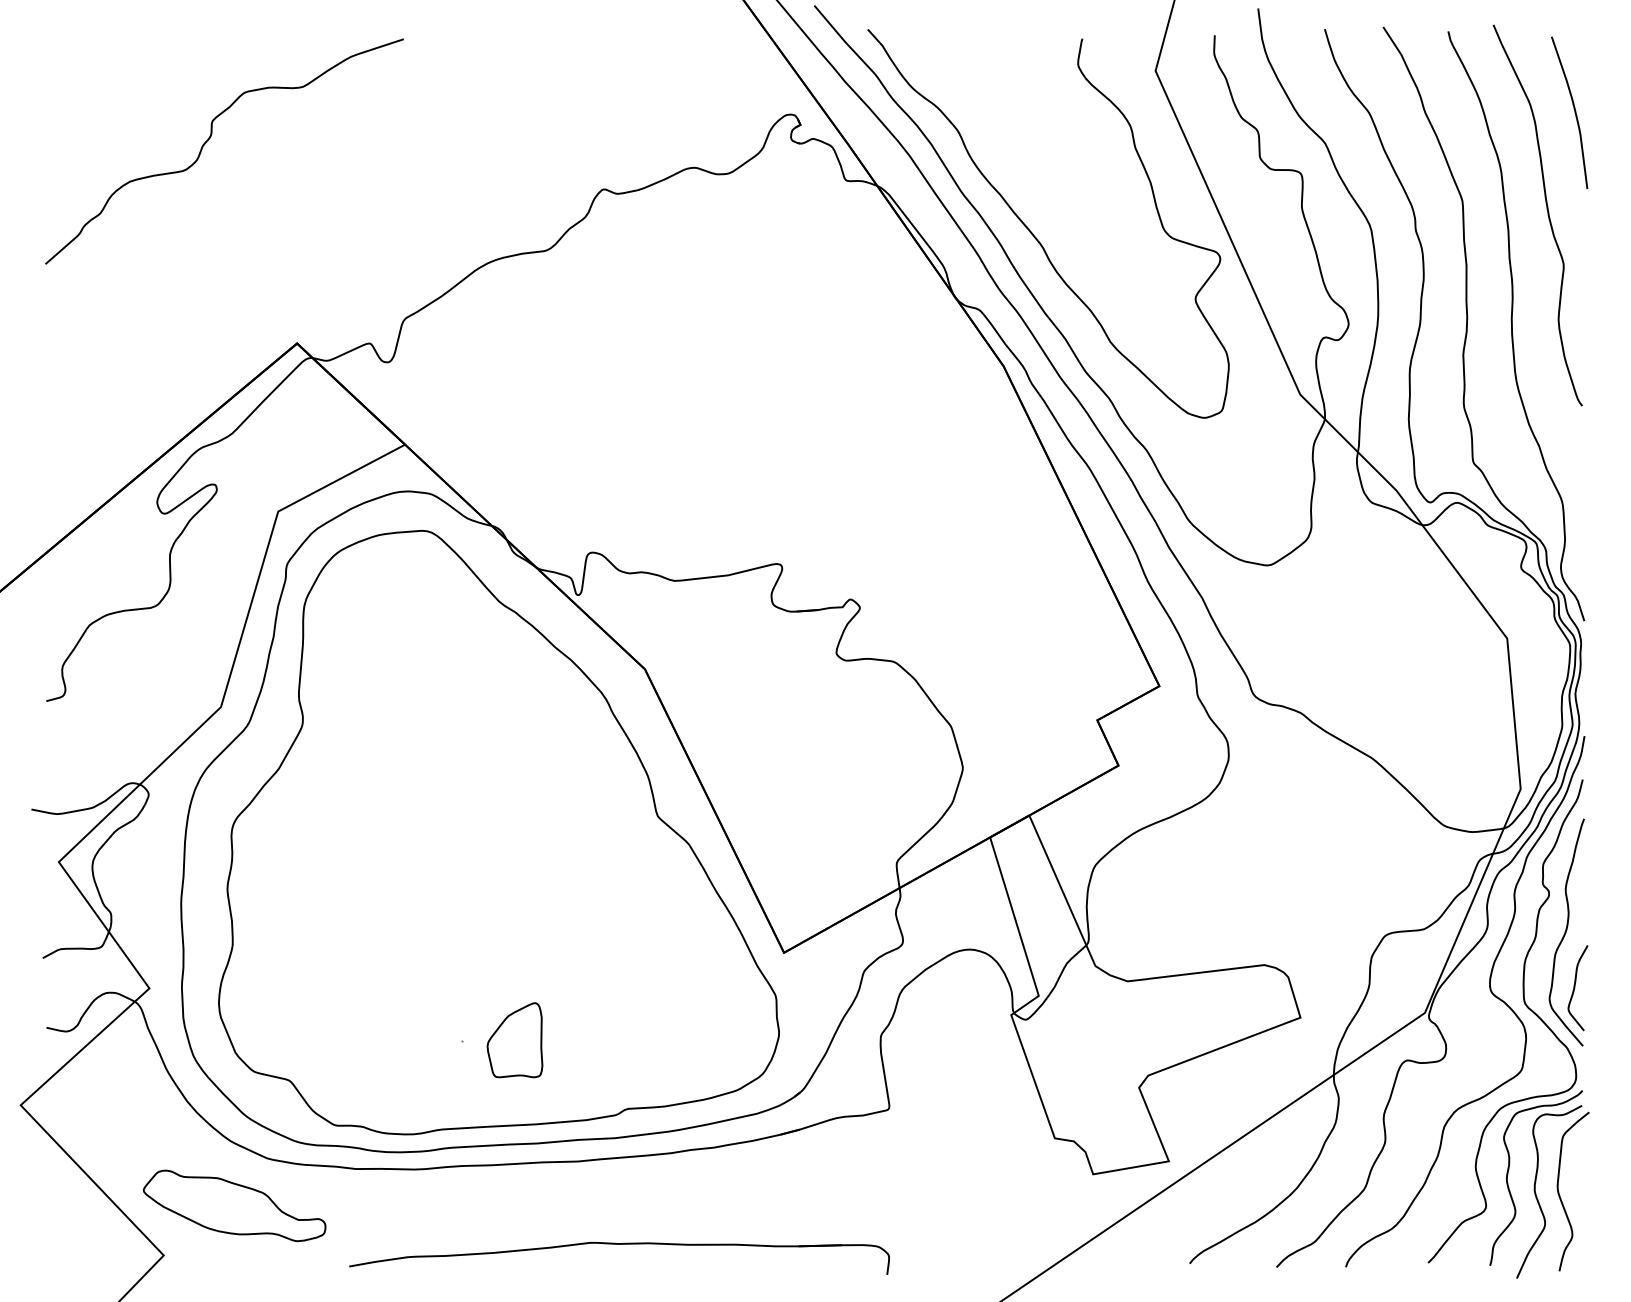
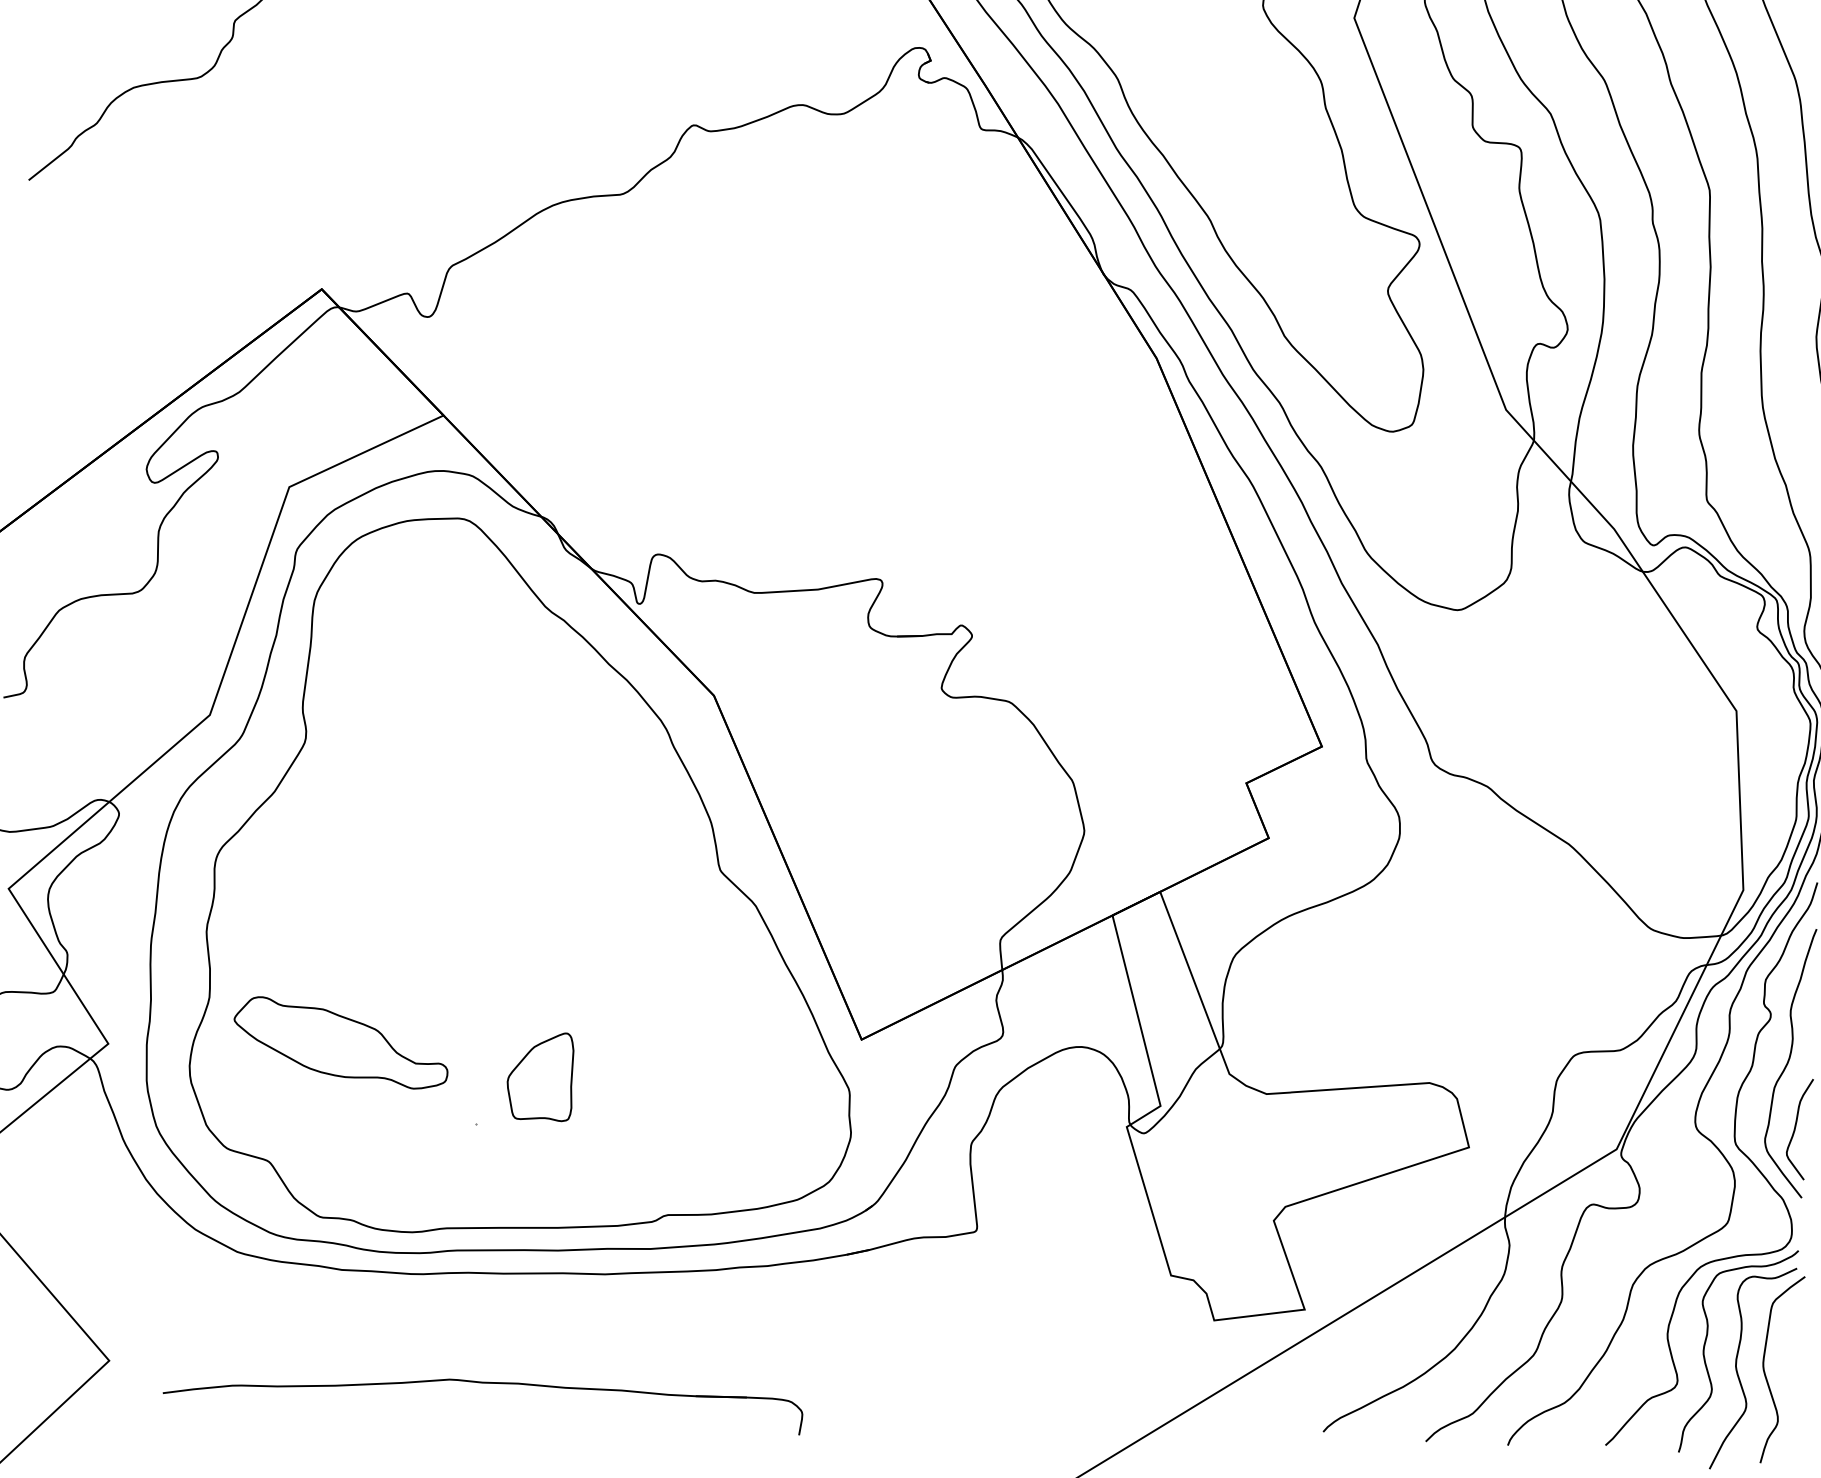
part: (514, 1040) -> (539, 1076), moved
part: (234, 1205) -> (341, 1042), moved
part: (619, 1244) -> (483, 1383), moved

